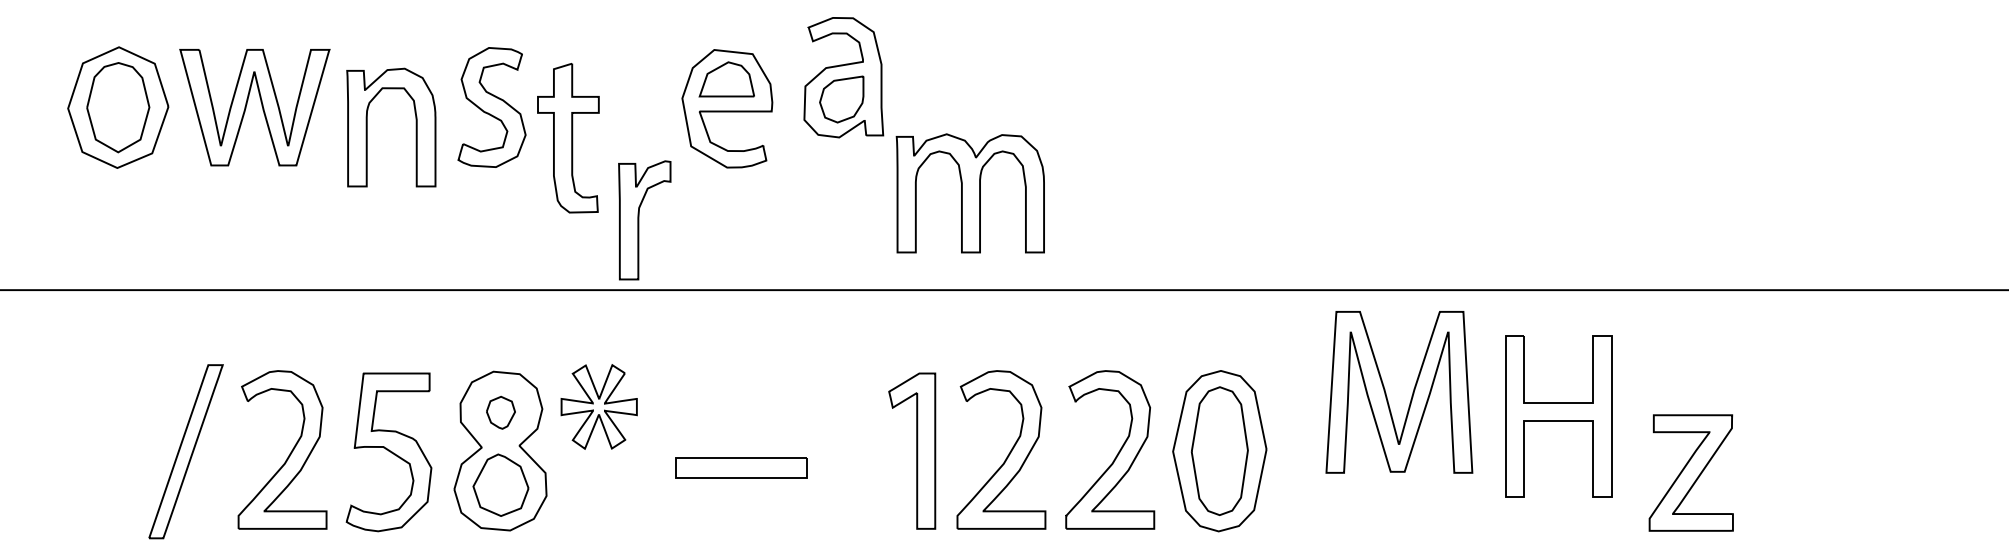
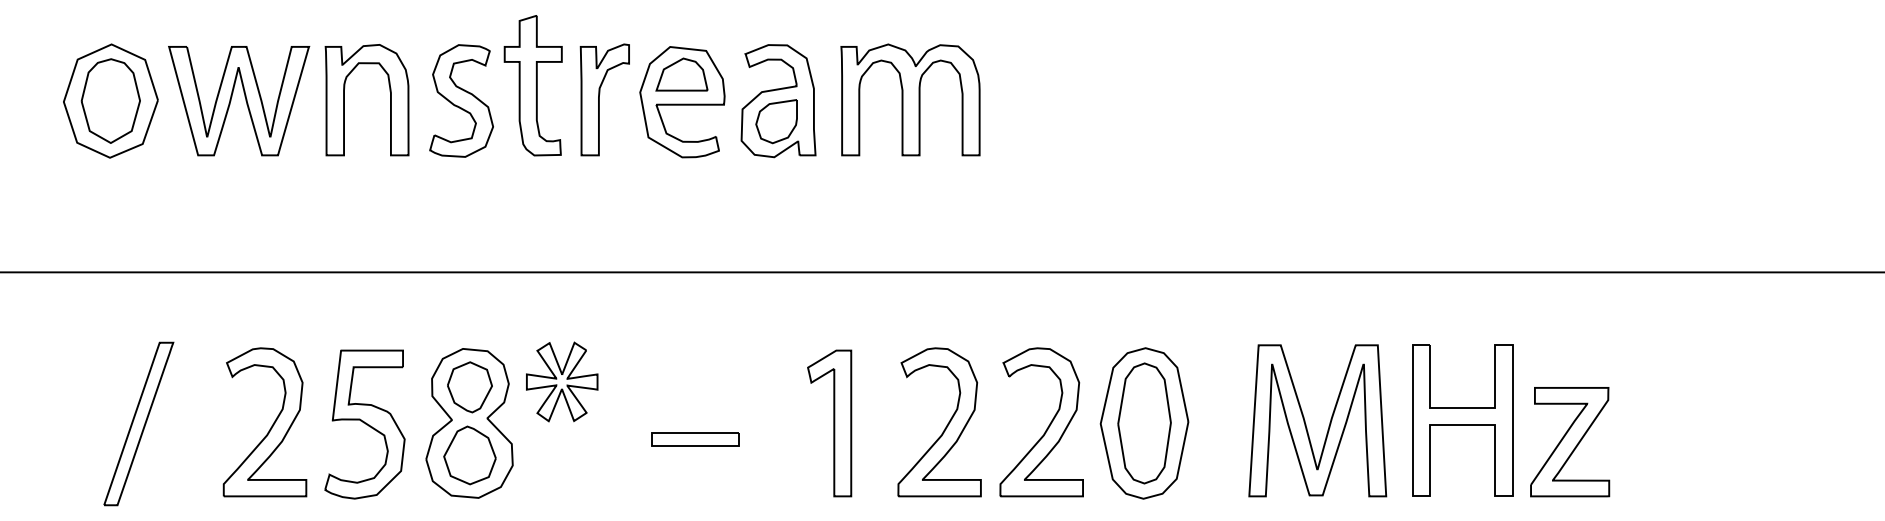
part: (843, 77) -> (778, 100), moved
part: (367, 127) -> (344, 100), moved
part: (568, 138) -> (533, 85), moved
part: (969, 193) -> (909, 100), moved
part: (644, 220) -> (604, 100), moved
part: (1411, 395) -> (1329, 423), moved
part: (500, 412) -> (469, 387), size x1.67
part: (1558, 416) -> (1462, 420), moved
part: (912, 450) -> (829, 422), moved
part: (185, 451) -> (138, 423), moved
part: (741, 467) -> (695, 438), size x0.71
part: (1690, 472) -> (1569, 441), moved

